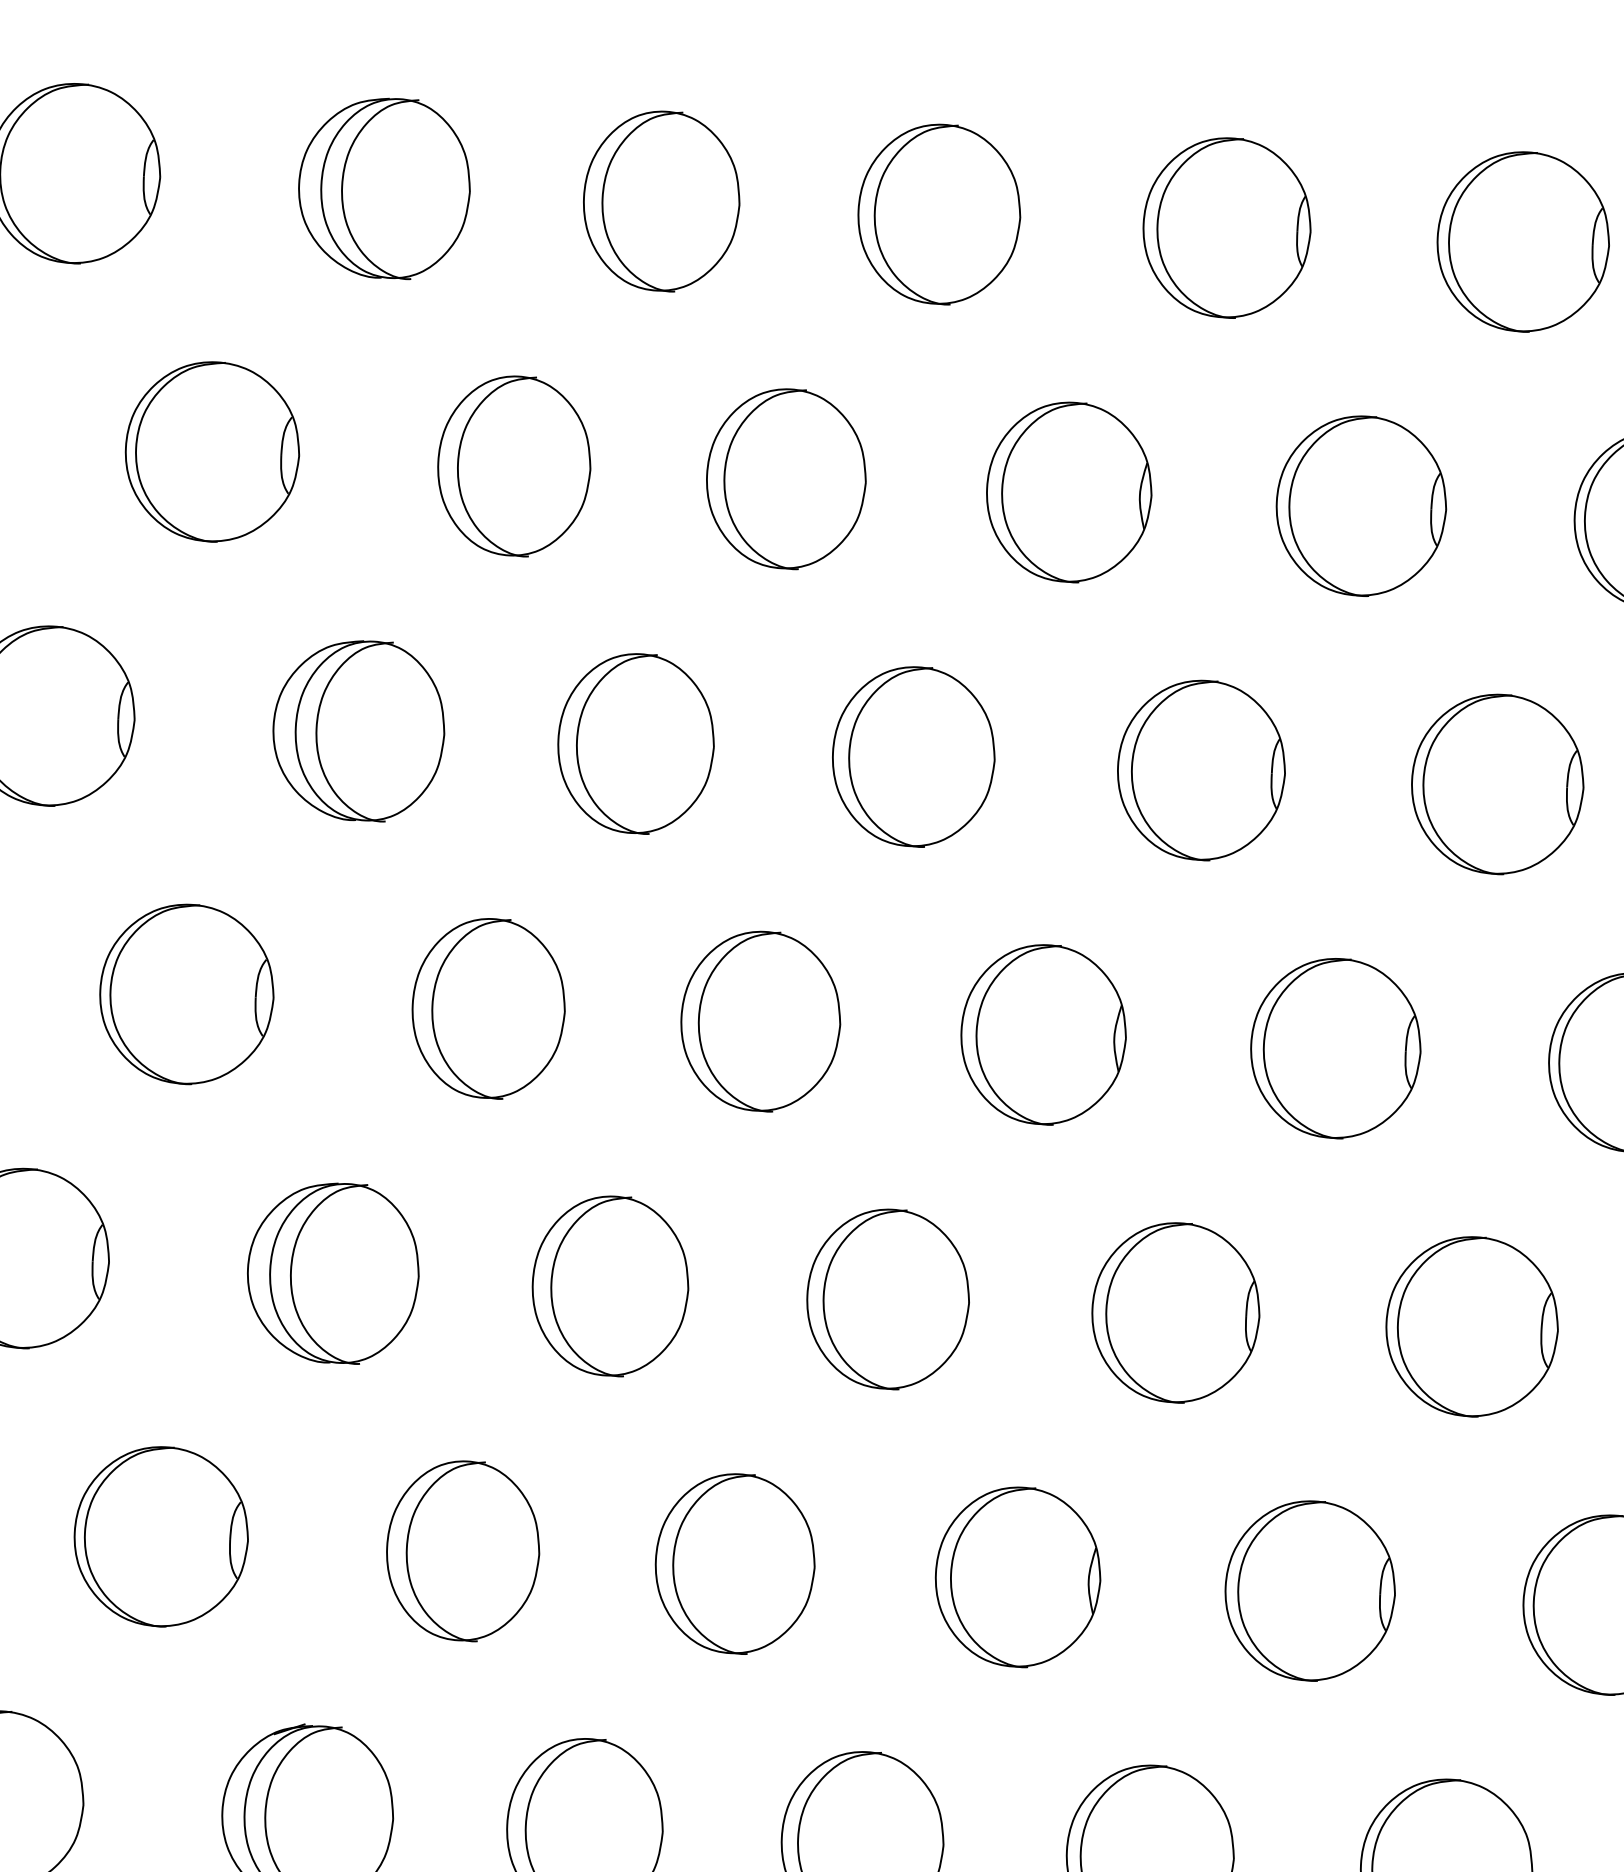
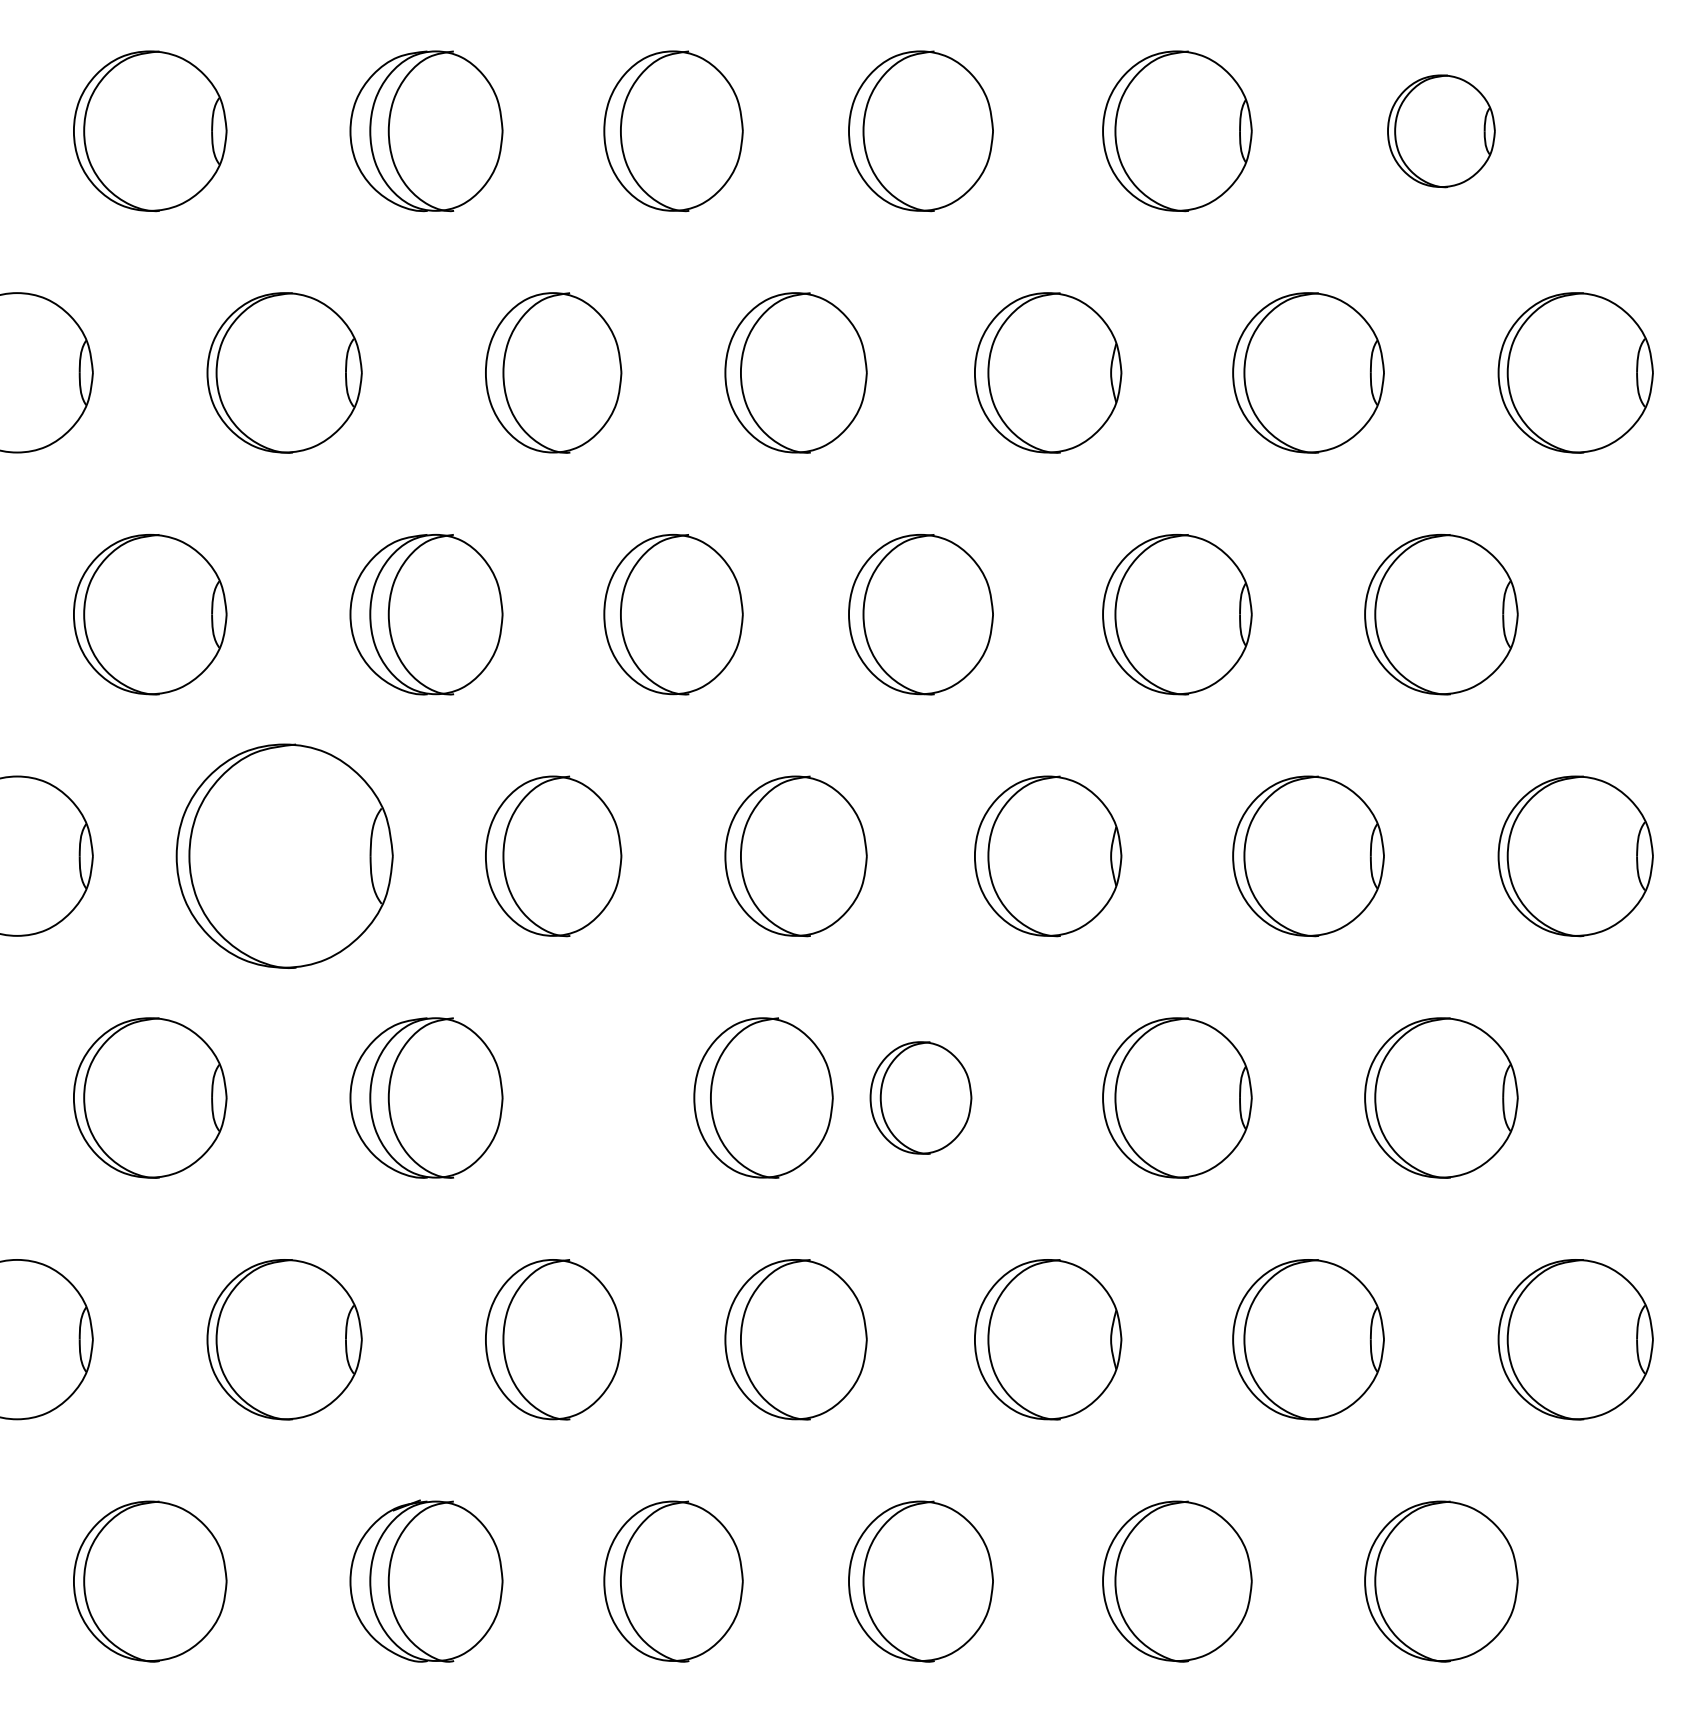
part: (1523, 242) -> (1441, 131), size x0.7
part: (186, 994) -> (284, 856), size x1.4
part: (610, 1285) -> (763, 1097), moved
part: (887, 1298) -> (920, 1097), size x0.7

